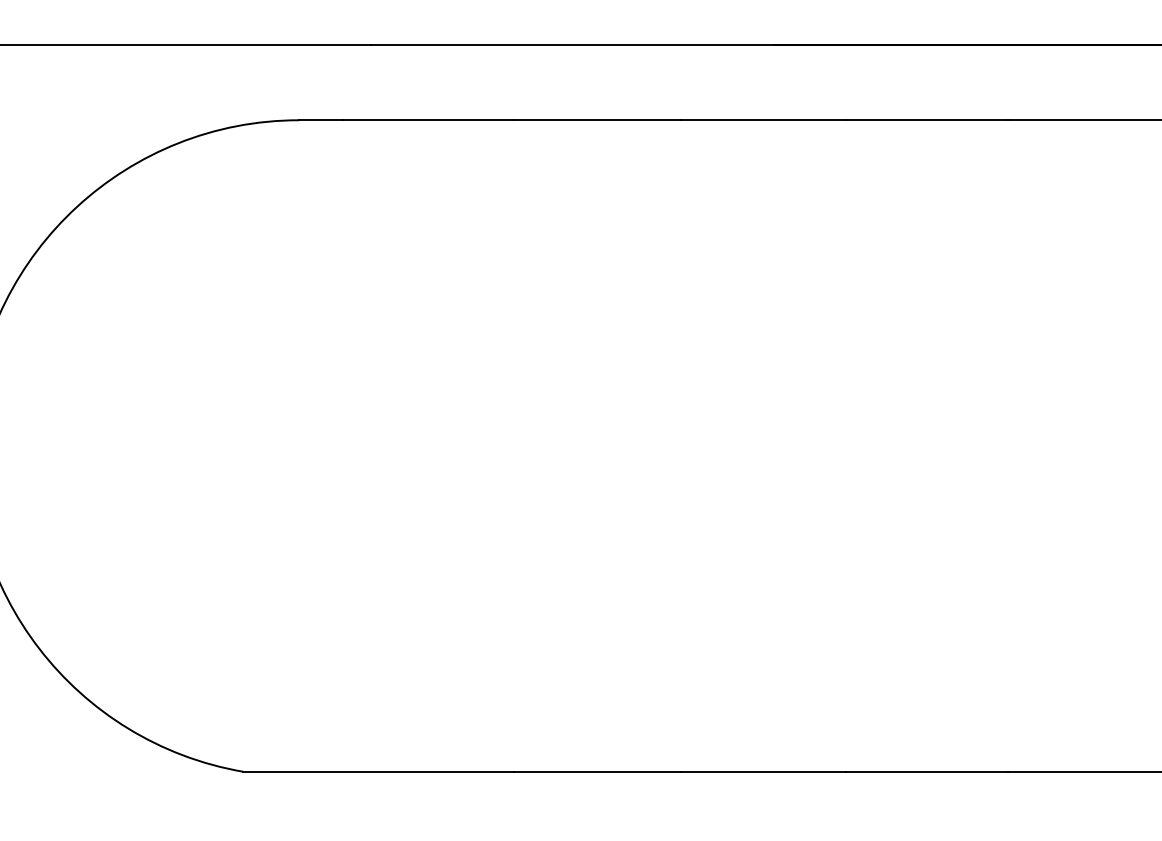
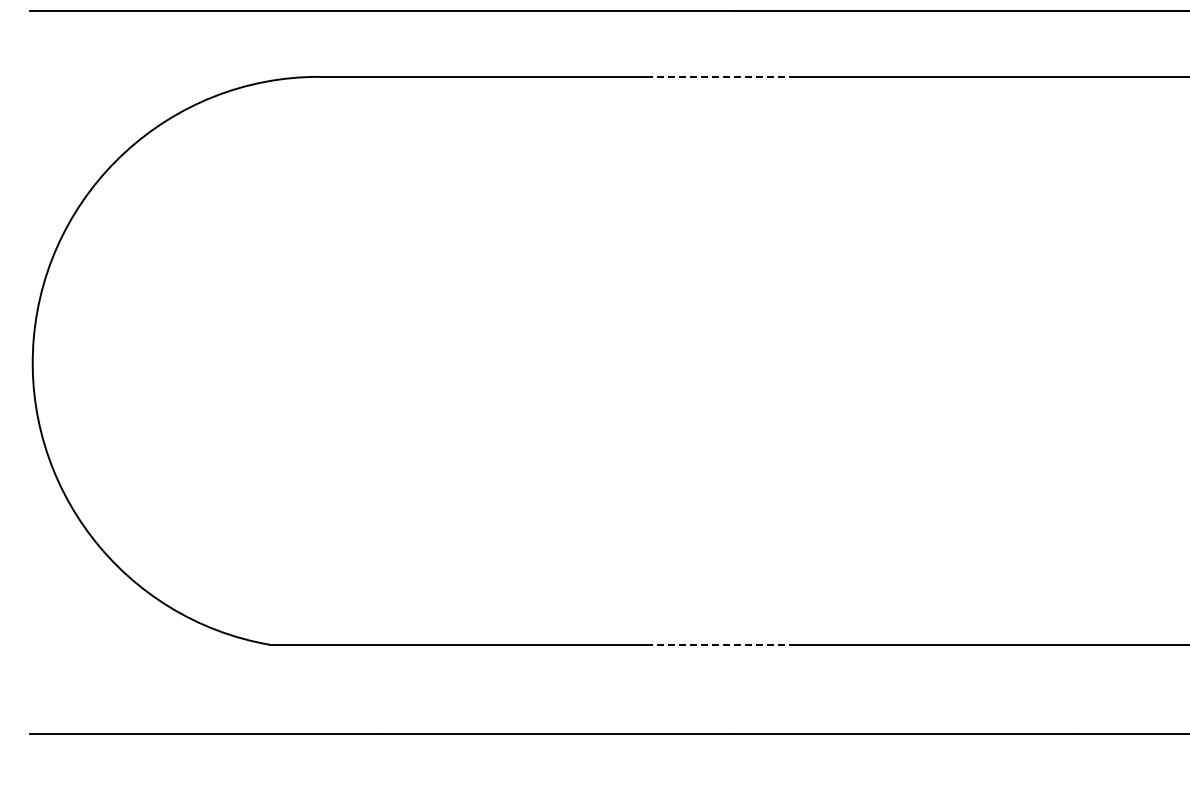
line: (763, 119) -> (723, 76), solid -> dashed
line: (763, 771) -> (723, 644), solid -> dashed

